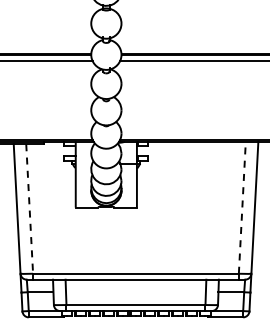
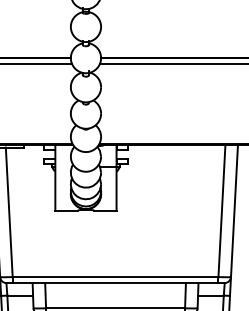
line: (242, 207) -> (222, 210), dashed -> solid
line: (29, 209) -> (9, 212), dashed -> solid

